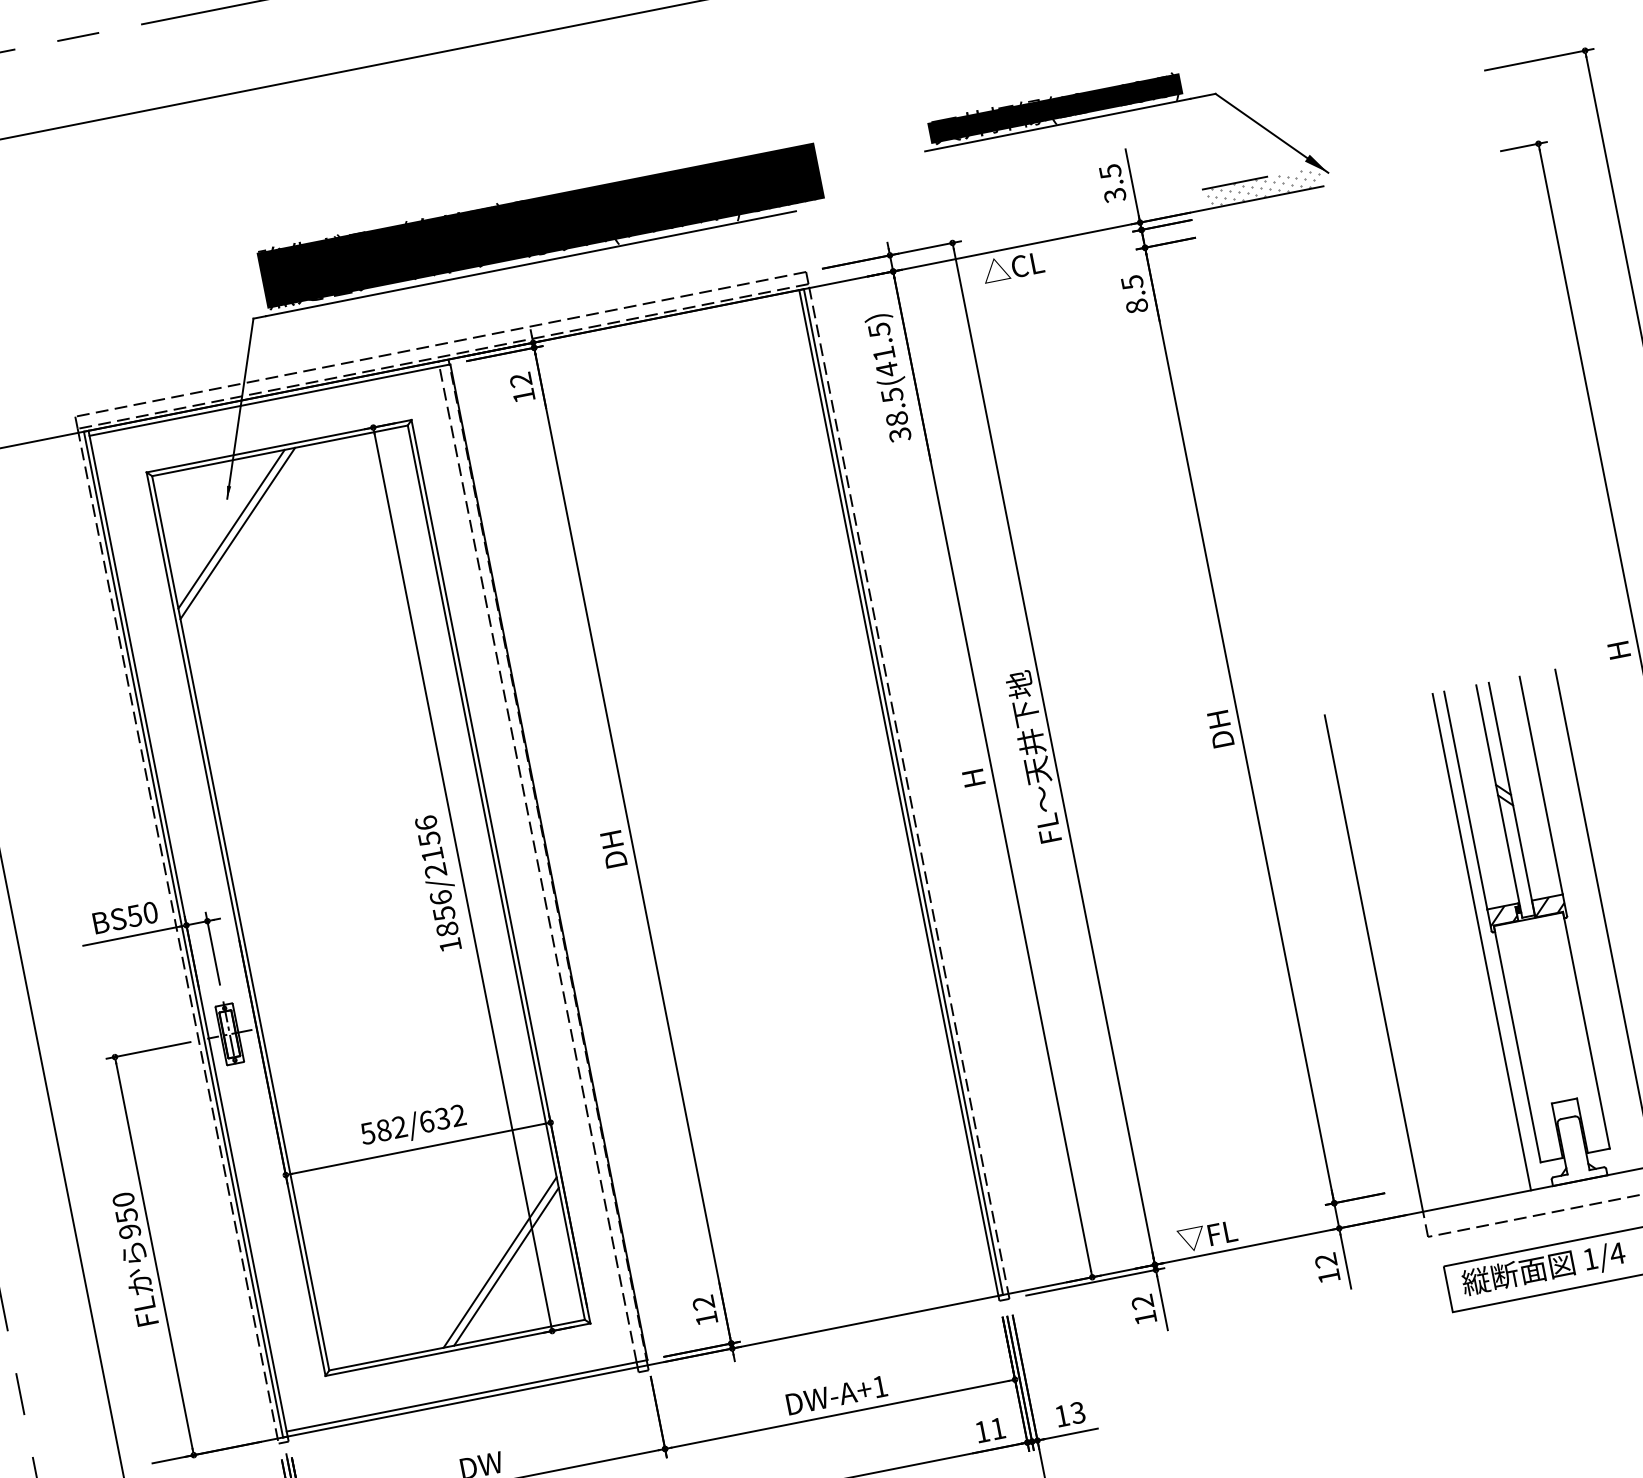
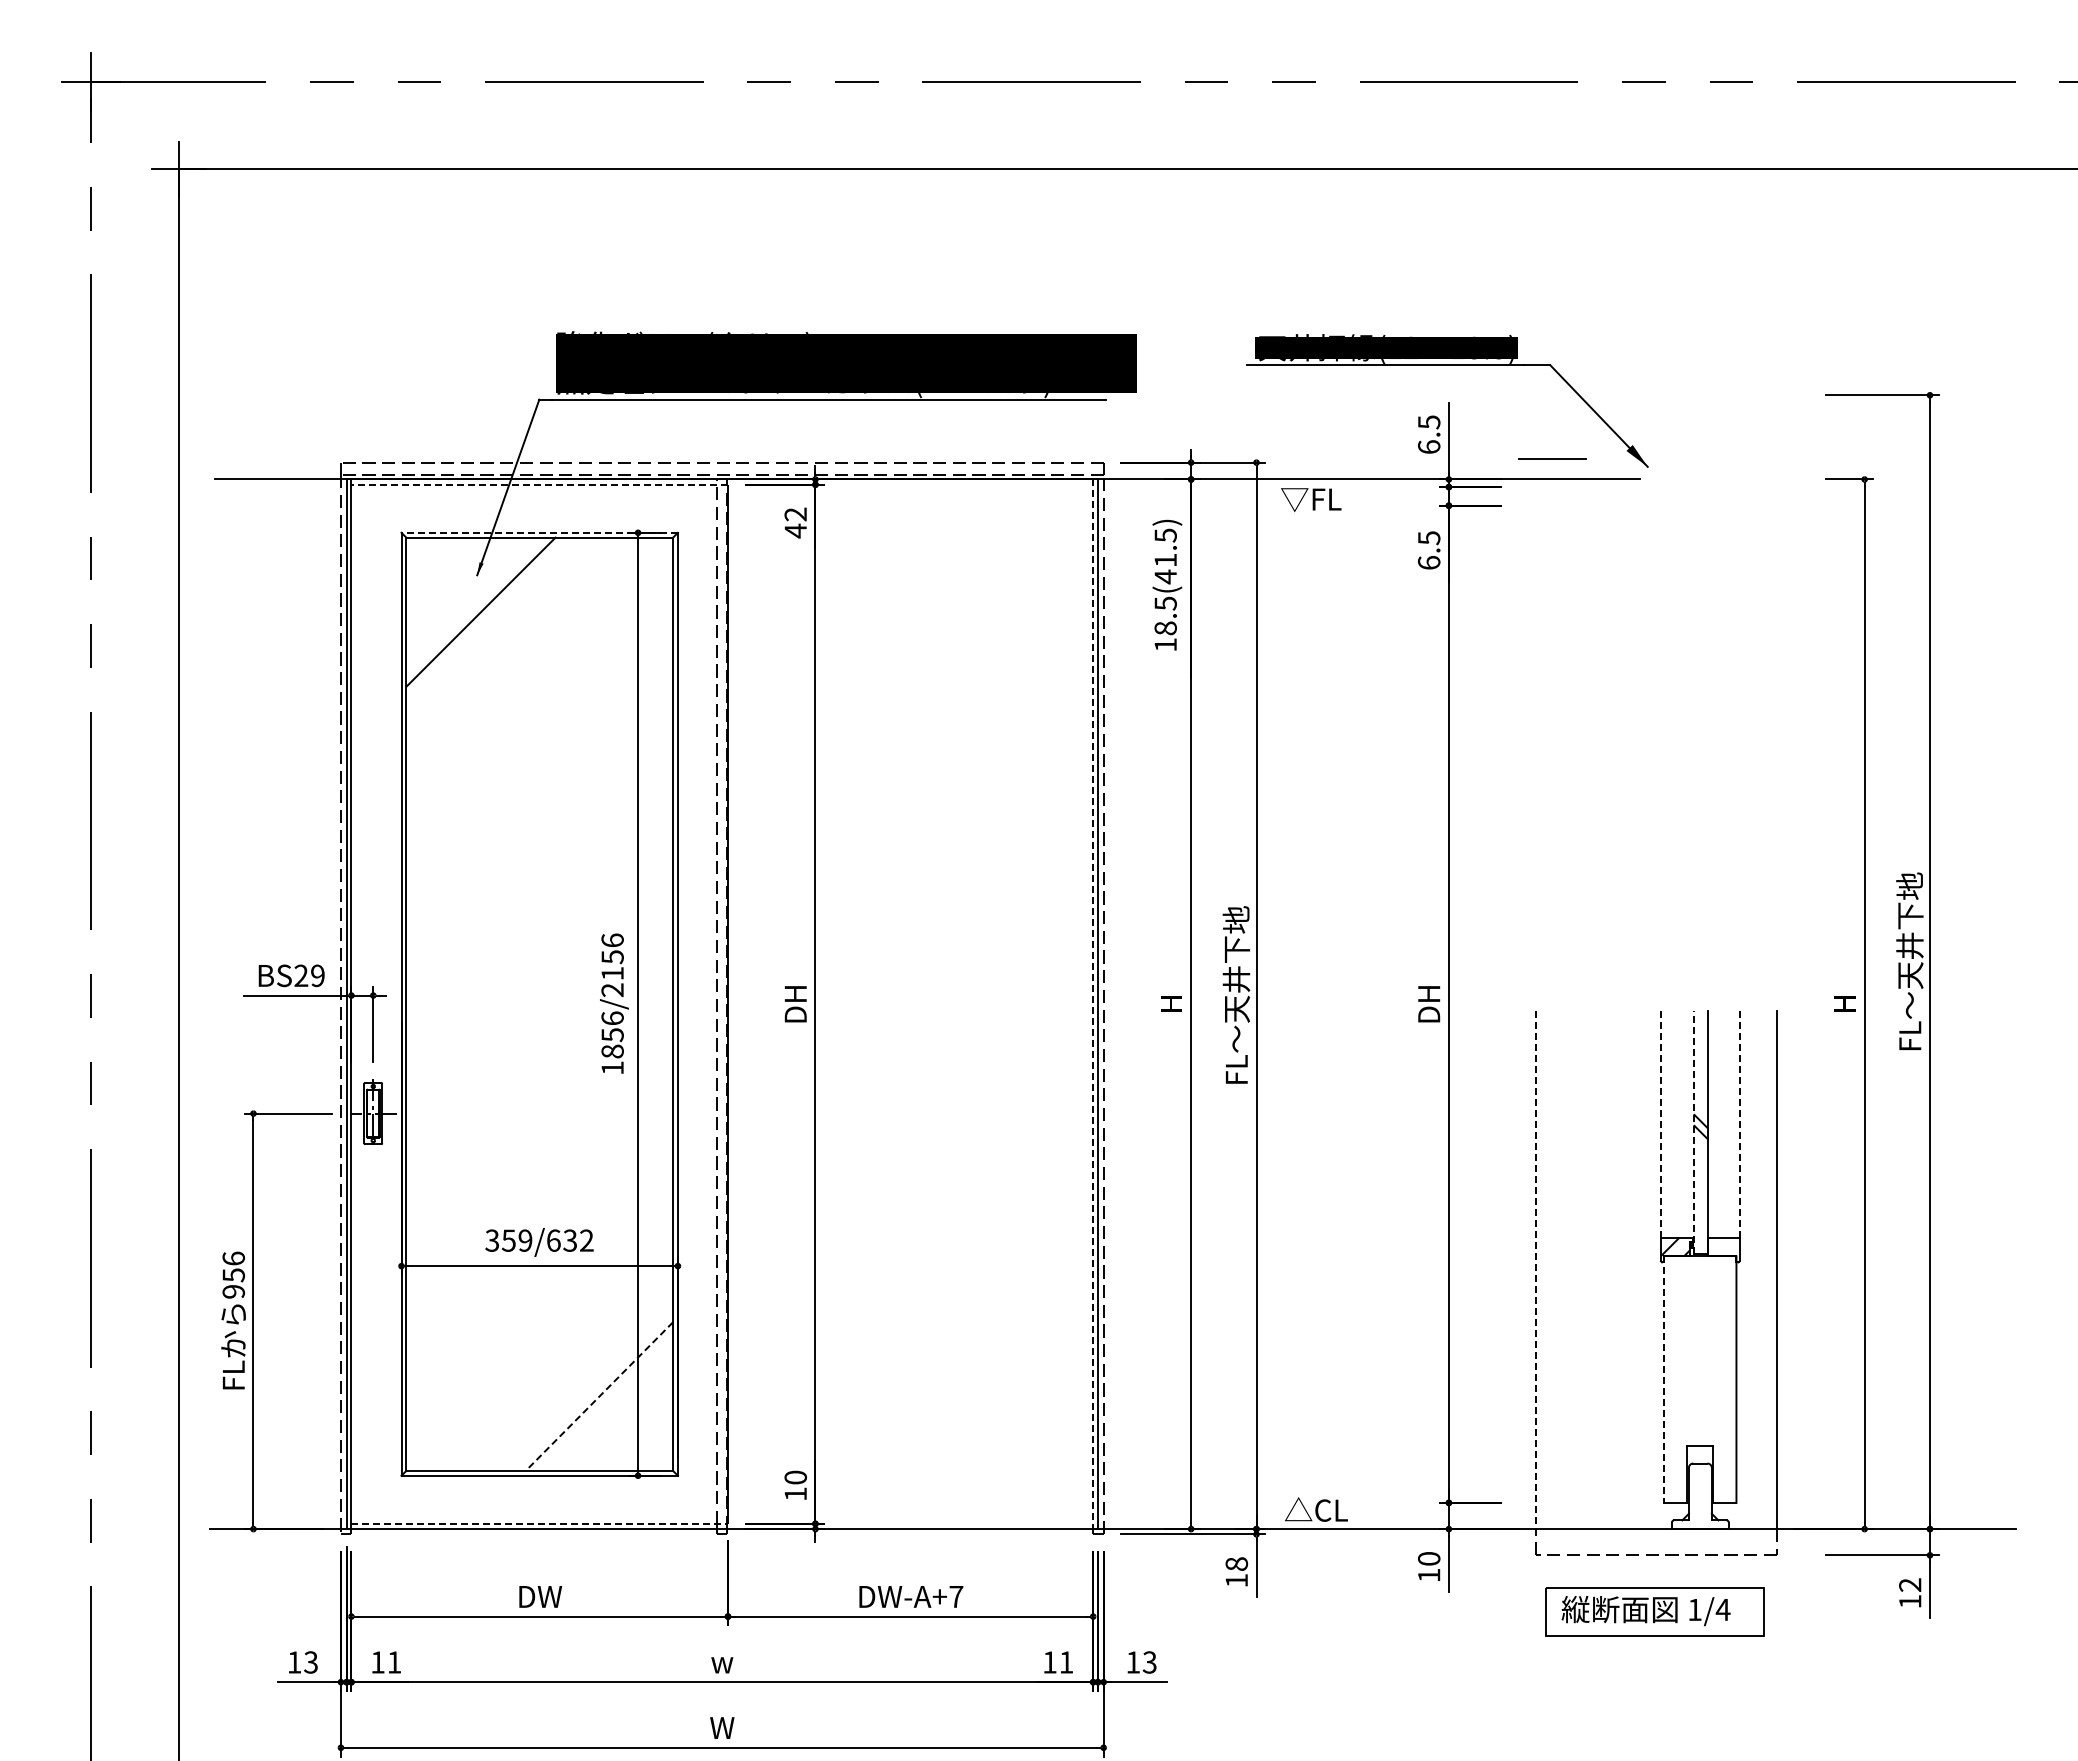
hatch: (1263, 187) -> (1579, 468), removed
text: (1114, 195) -> (1428, 447), 3.5 -> 6.5
text: (1013, 267) -> (1312, 499), △CL -> ▽FL
text: (1137, 305) -> (1429, 562), 8.5 -> 6.5
text: (523, 395) -> (795, 530), 12 -> 42
line: (269, 399) -> (539, 484), solid -> dashed
text: (899, 434) -> (1165, 644), 38.5(41.5) -> 18.5(41.5)
line: (278, 445) -> (539, 532), solid -> dashed
line: (231, 529) -> (475, 606), removed
line: (1540, 785) -> (1739, 1124), solid -> dashed
line: (899, 793) -> (1093, 1004), solid -> dashed
line: (1466, 800) -> (1661, 1124), solid -> dashed
line: (1499, 800) -> (1694, 1131), solid -> dashed
hatch: (1548, 905) -> (1723, 1246), removed
text: (142, 914) -> (309, 975), BS50 -> BS29
line: (1481, 942) -> (1648, 1270), removed
line: (1374, 963) -> (1536, 1270), solid -> dashed
line: (1517, 1045) -> (1664, 1380), solid -> dashed
text: (383, 1130) -> (508, 1240), 582/632 -> 359/632
text: (123, 1199) -> (233, 1258), 950 -> 956
text: (1207, 1235) -> (1315, 1510), ▽FL -> △CL
text: (1326, 1260) -> (1429, 1558), 12 -> 10
line: (500, 1262) -> (599, 1396), solid -> dashed
line: (505, 1266) -> (604, 1401), removed
text: (1142, 1301) -> (1236, 1563), 12 -> 18
text: (703, 1302) -> (795, 1477), 12 -> 10
text: (880, 1386) -> (956, 1596), DW-A+1 -> DW-A+7
line: (467, 1395) -> (540, 1523), solid -> dashed

